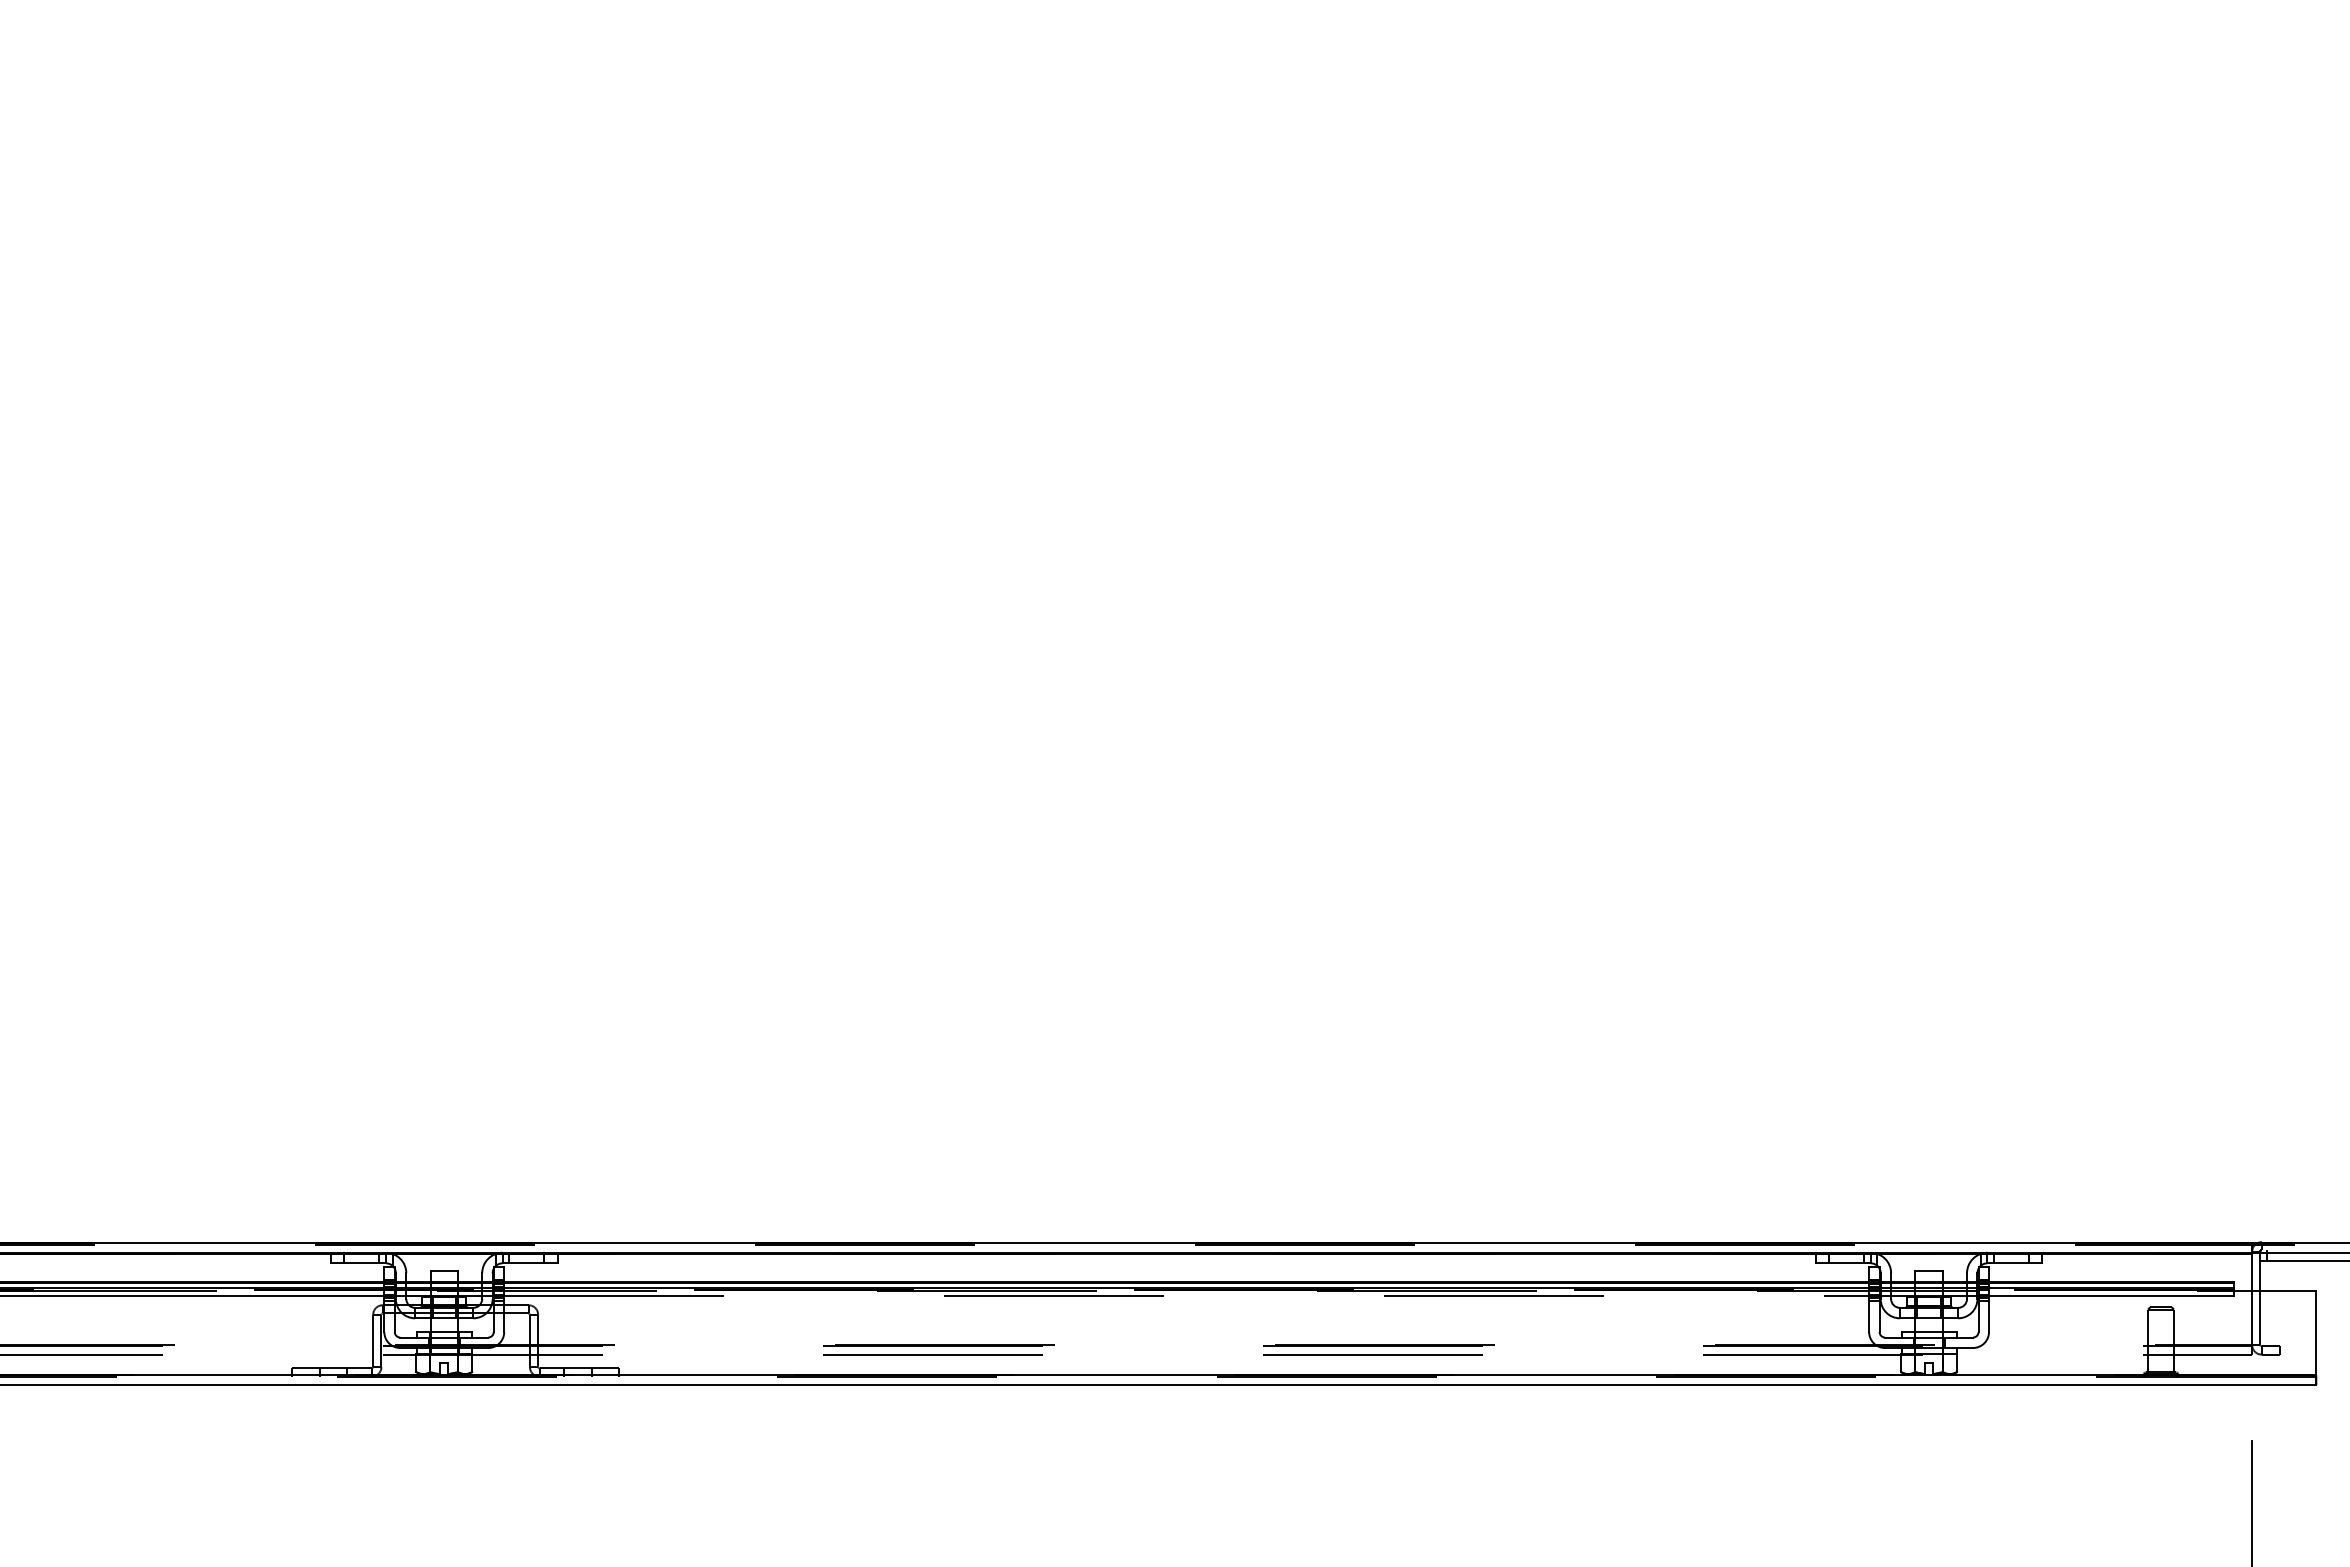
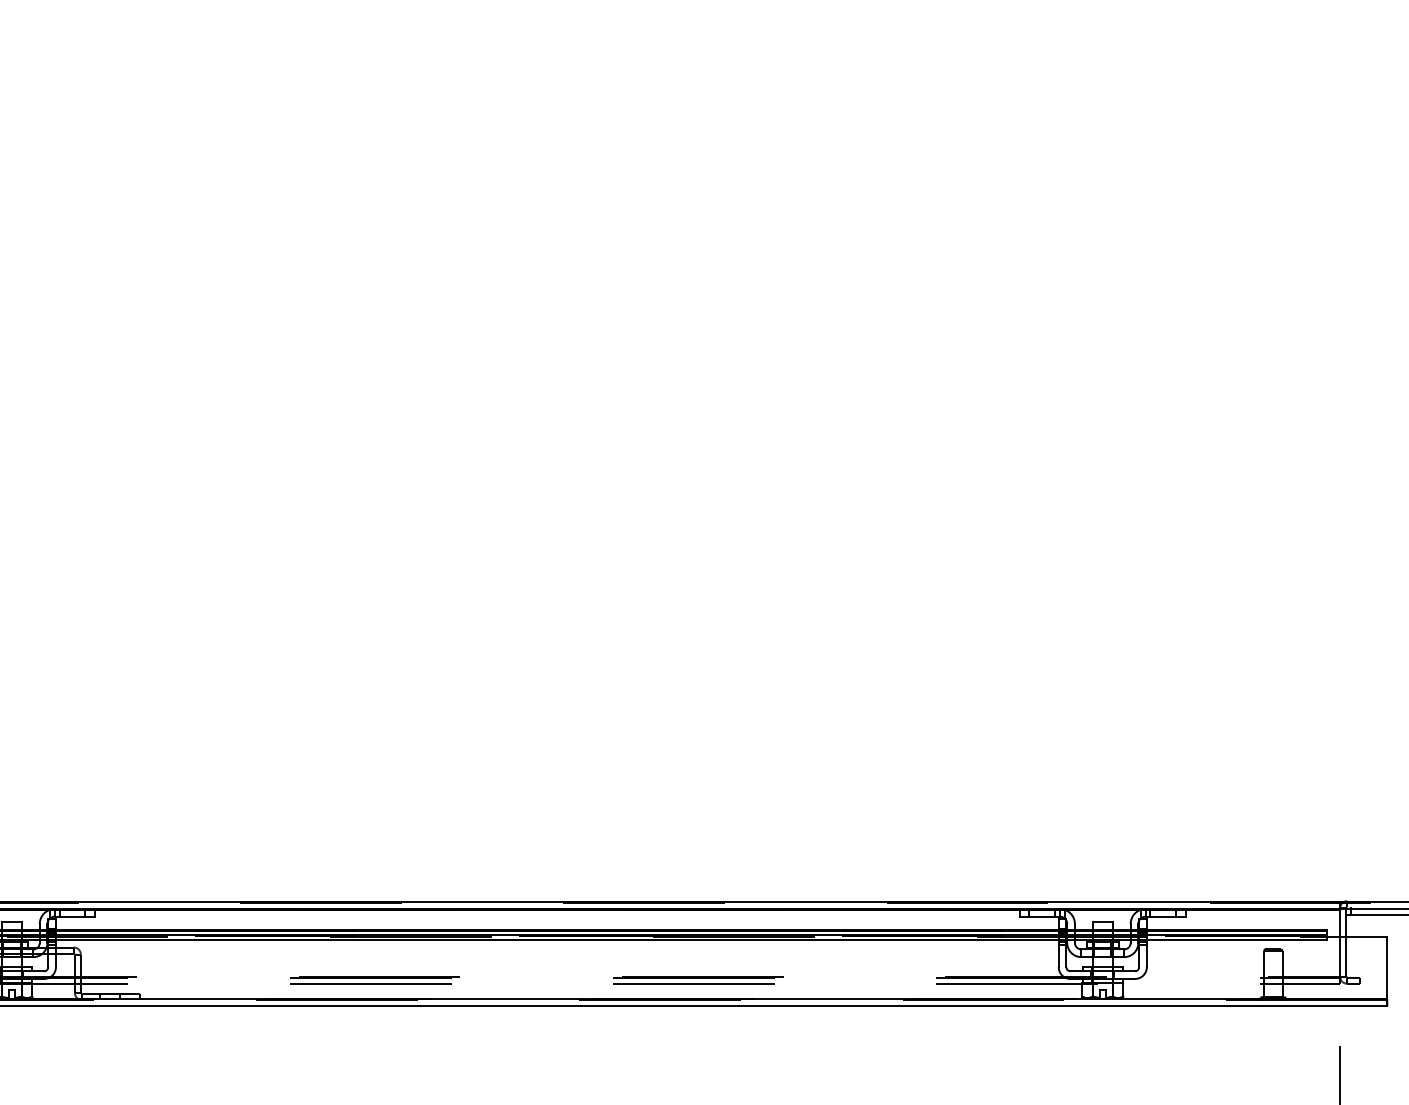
line: (1187, 1295) -> (557, 940), dashed -> solid

